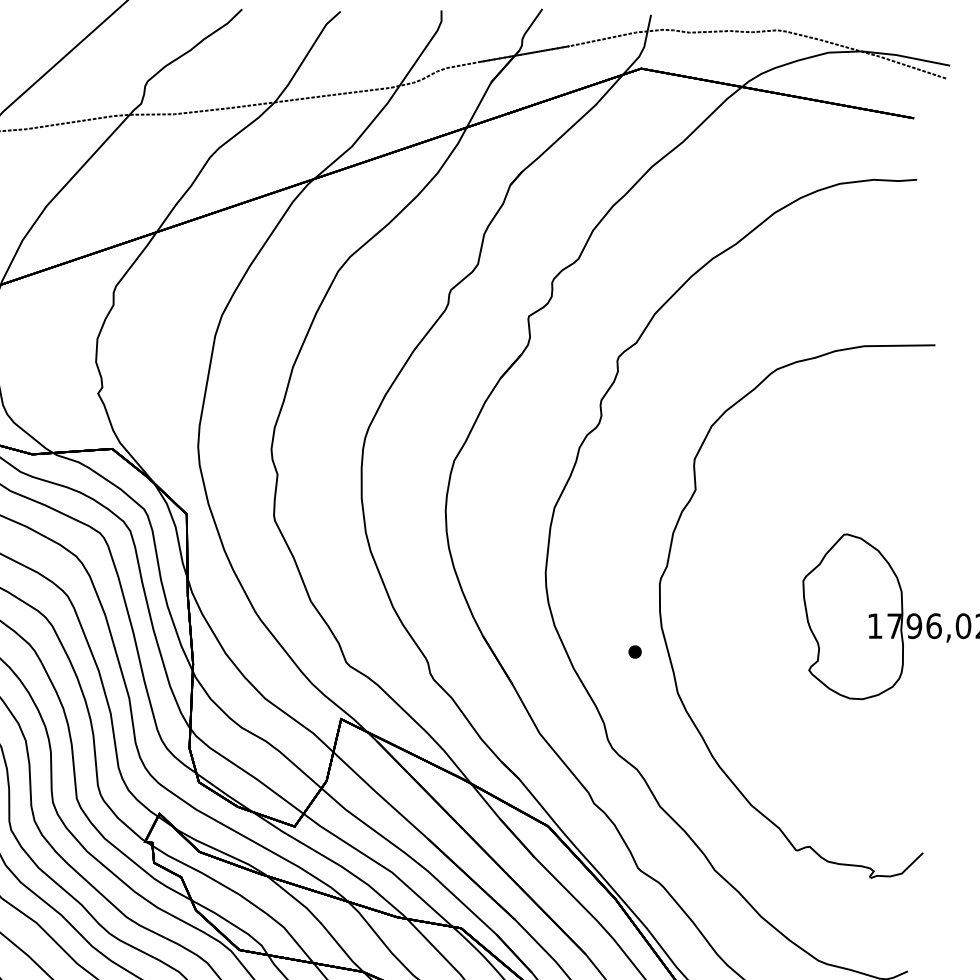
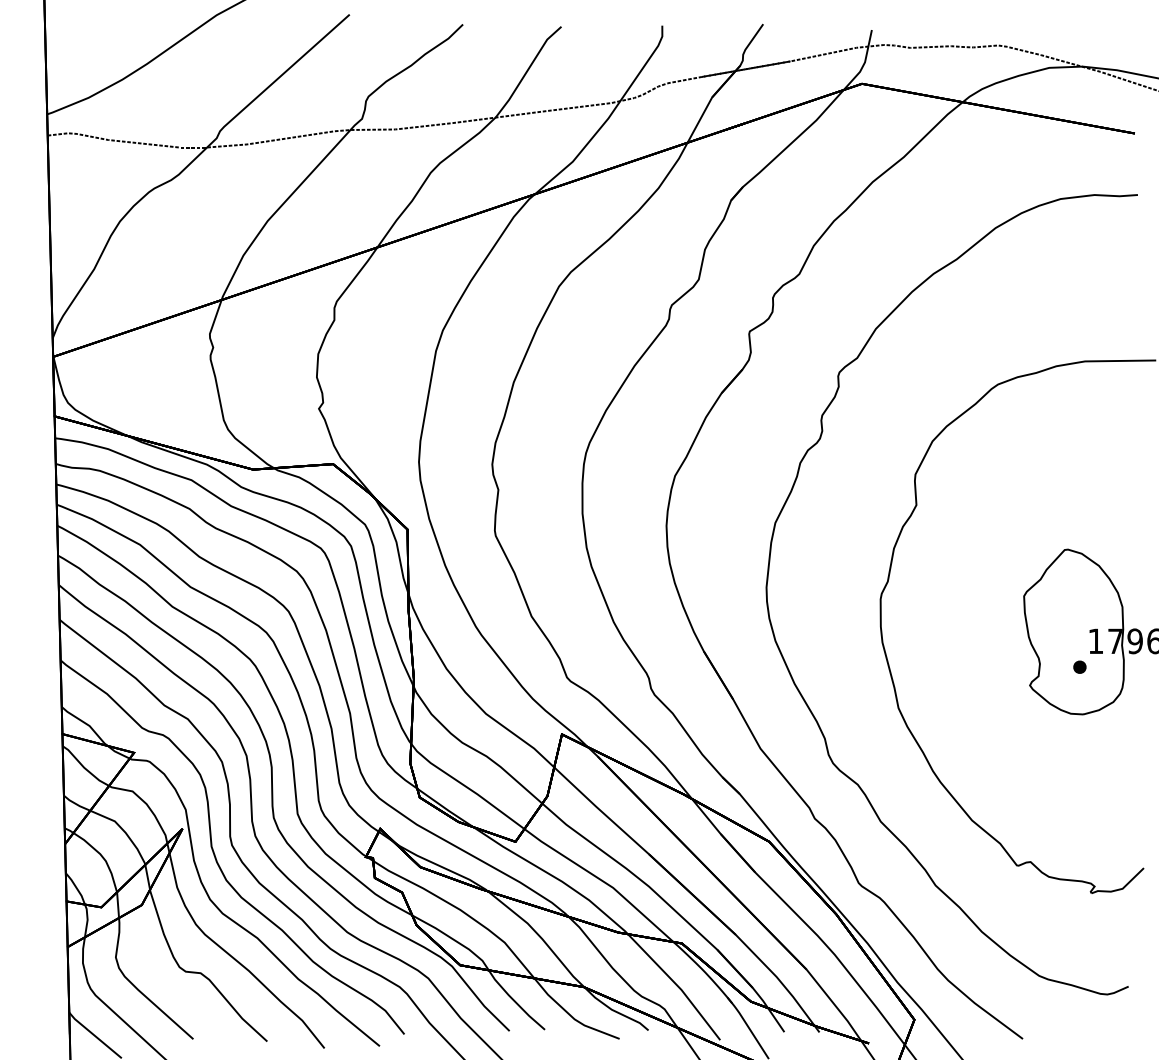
part: (634, 651) -> (1079, 666), moved

